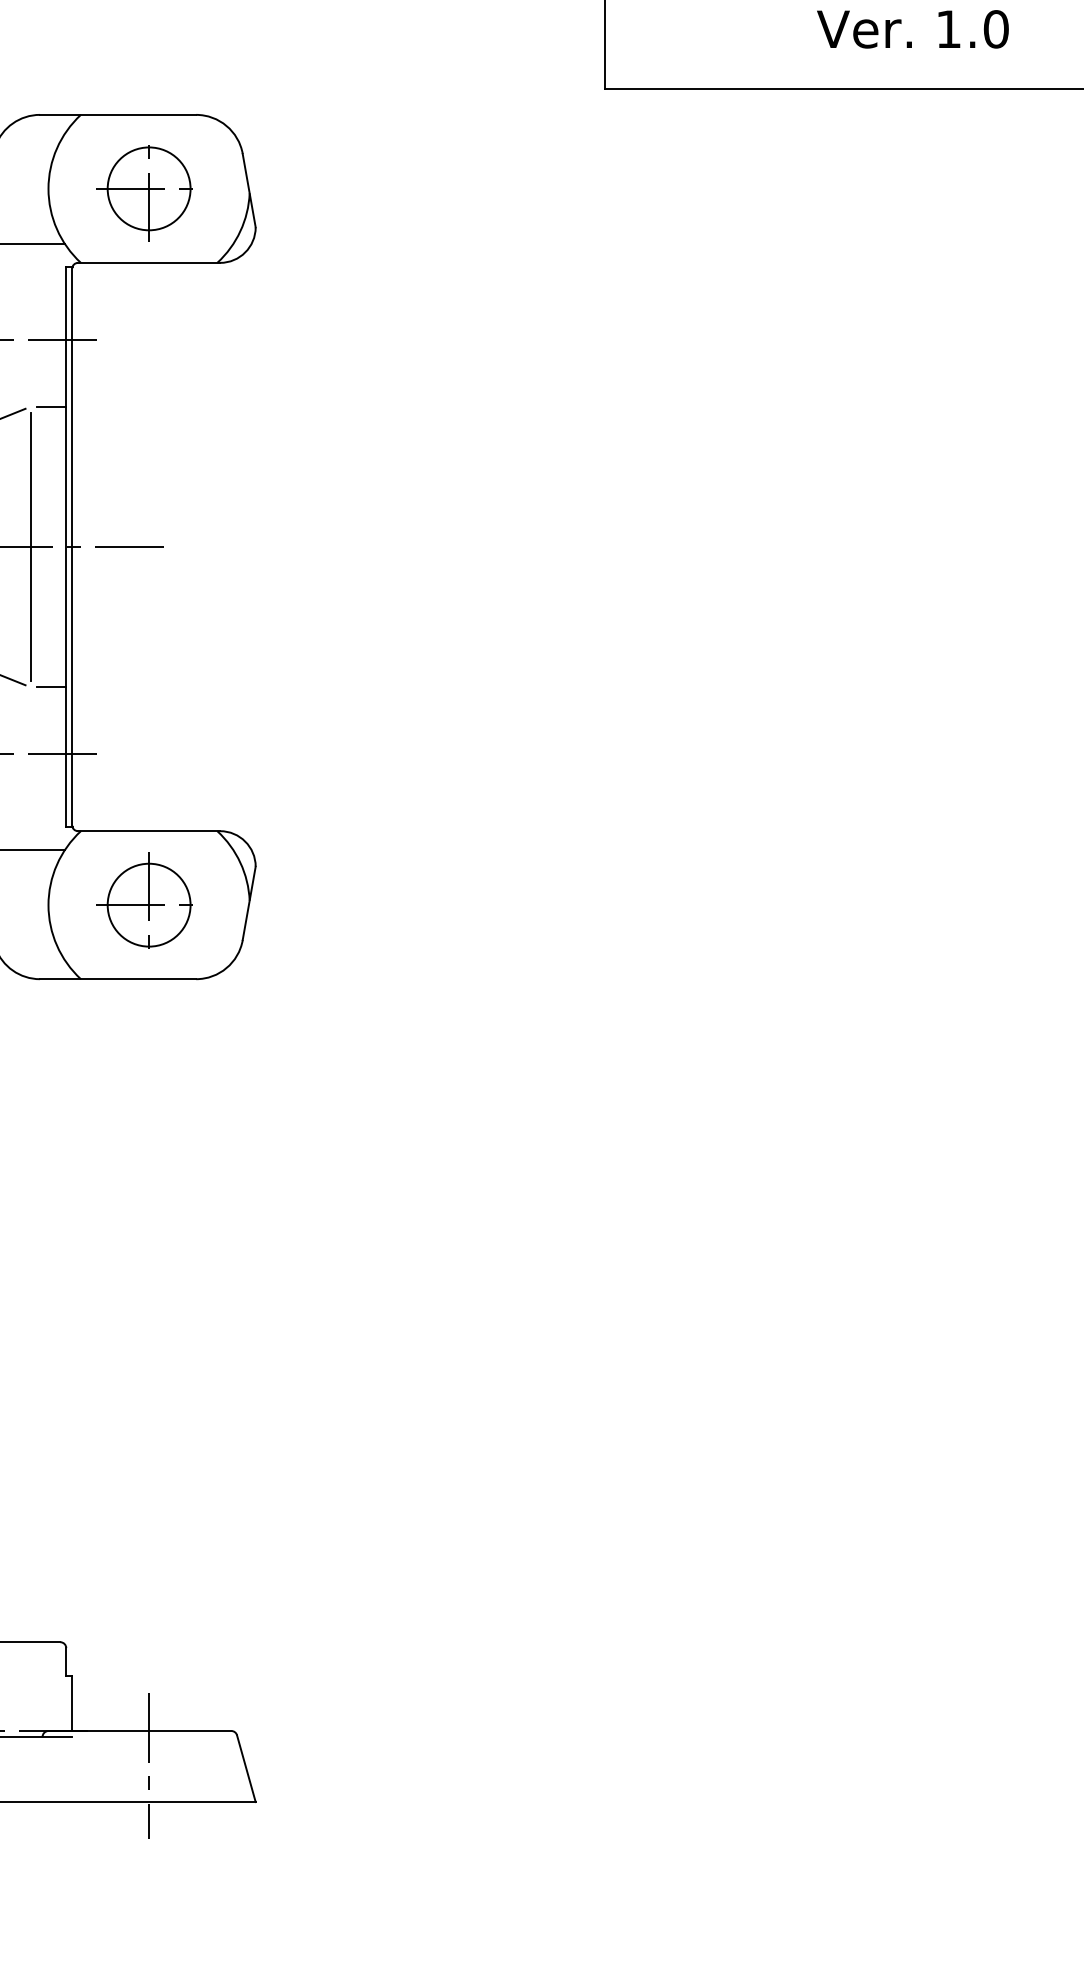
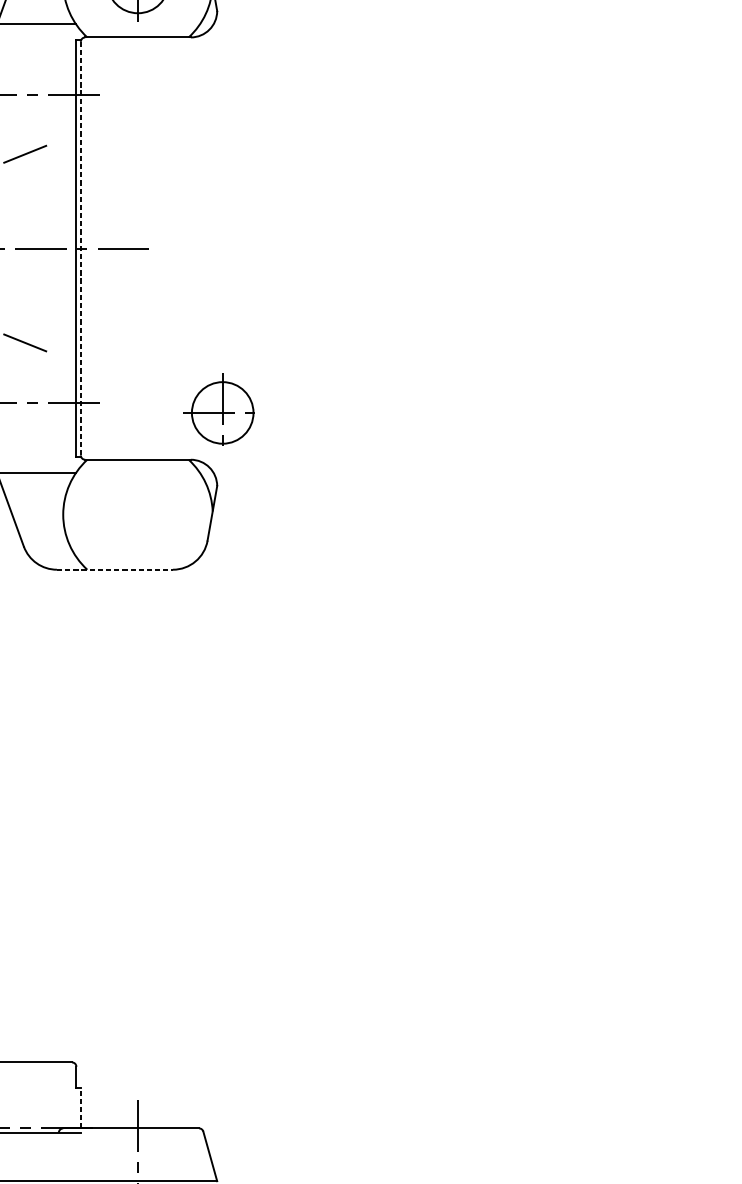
line: (51, 406) -> (65, 144), removed
line: (30, 546) -> (49, 248), removed
line: (72, 546) -> (81, 248), solid -> dashed
line: (51, 687) -> (65, 352), removed
part: (144, 900) -> (219, 409), moved
line: (118, 979) -> (115, 569), solid -> dashed
line: (72, 1703) -> (81, 1107), solid -> dashed

